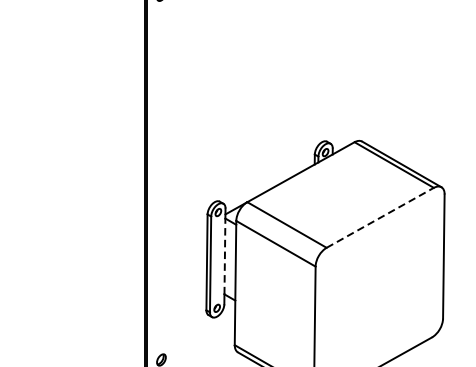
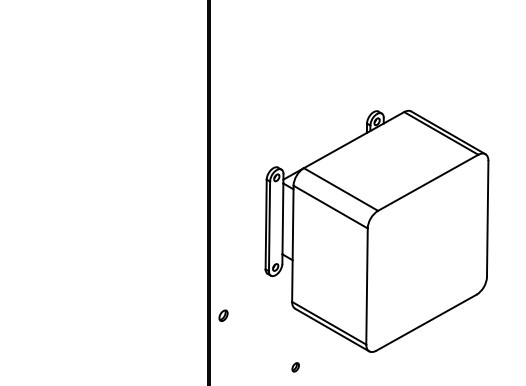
line: (380, 217) -> (428, 182), dashed -> solid
line: (224, 255) -> (282, 218), dashed -> solid

